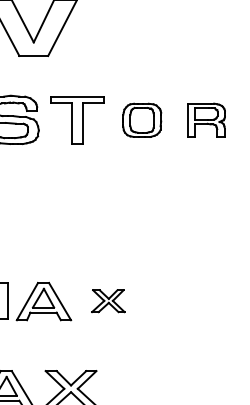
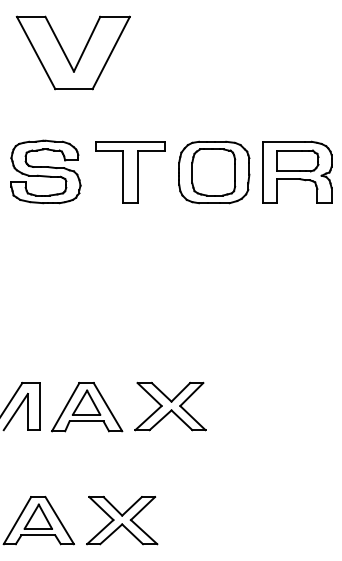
part: (206, 119) -> (297, 171), size x1.43
part: (142, 120) -> (214, 172), size x1.43
part: (108, 301) -> (170, 406), size x1.67

